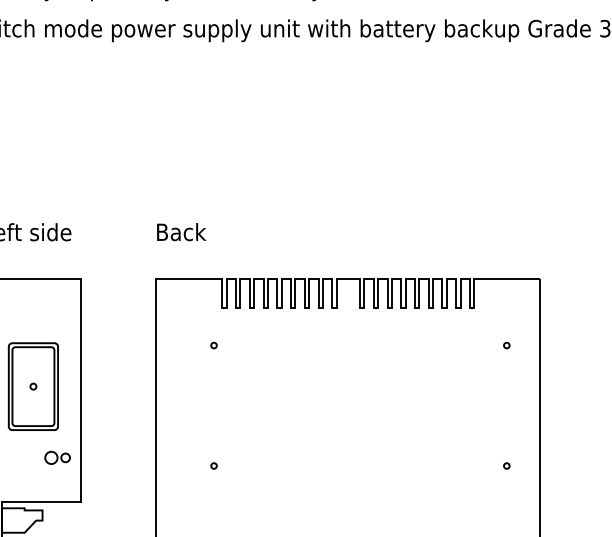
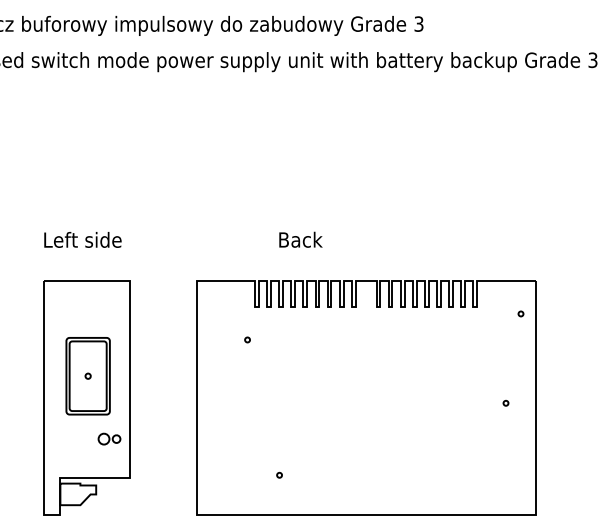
text: (181, 231) -> (300, 239), moved
curve: (506, 343) -> (520, 312), moved
curve: (213, 463) -> (279, 473), moved
curve: (505, 466) -> (504, 403), moved

